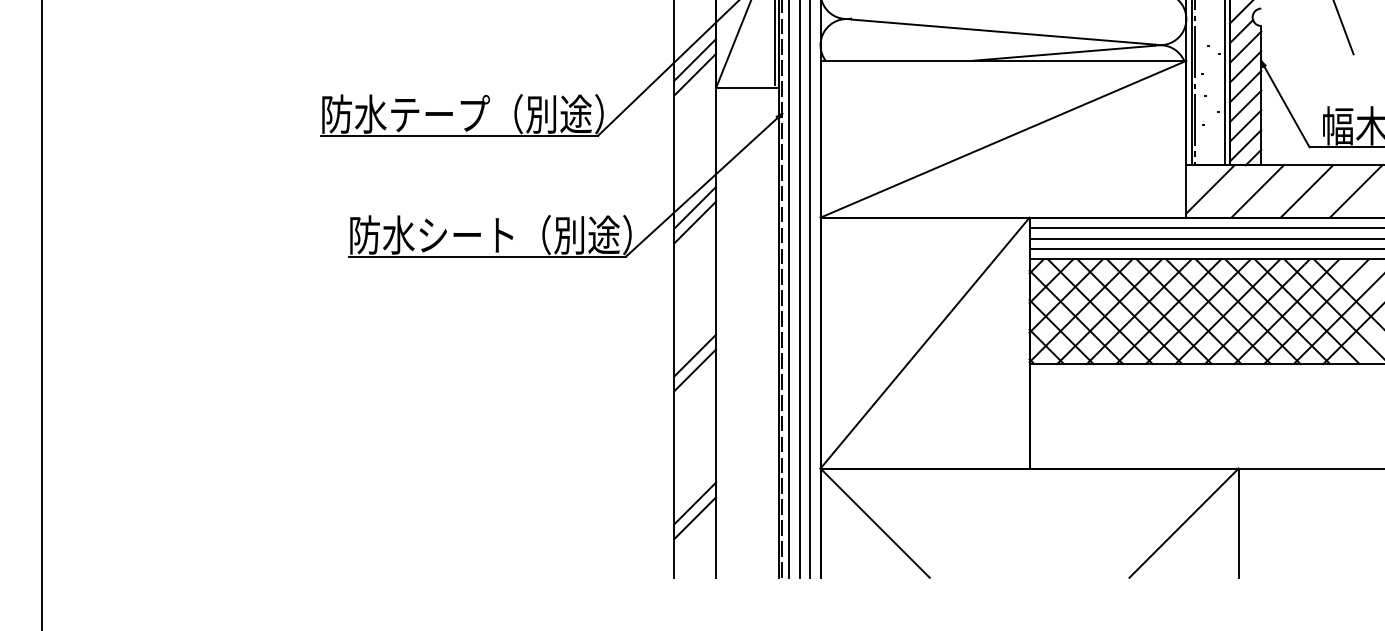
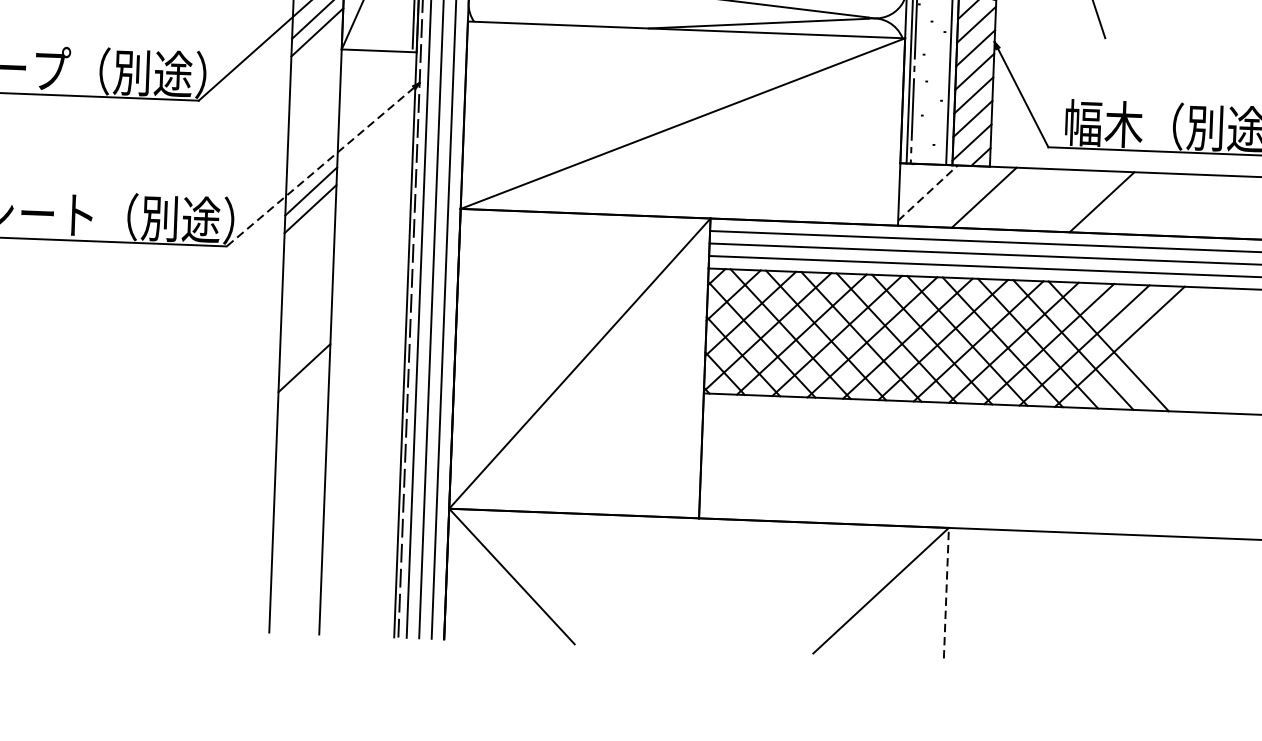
line: (702, 187) -> (321, 167), solid -> dashed
line: (1210, 189) -> (928, 193), solid -> dashed
line: (1306, 191) -> (1042, 199), removed
line: (695, 370) -> (304, 385), removed
line: (695, 503) -> (298, 544), removed
line: (695, 518) -> (297, 562), removed
line: (1238, 523) -> (946, 593), solid -> dashed

